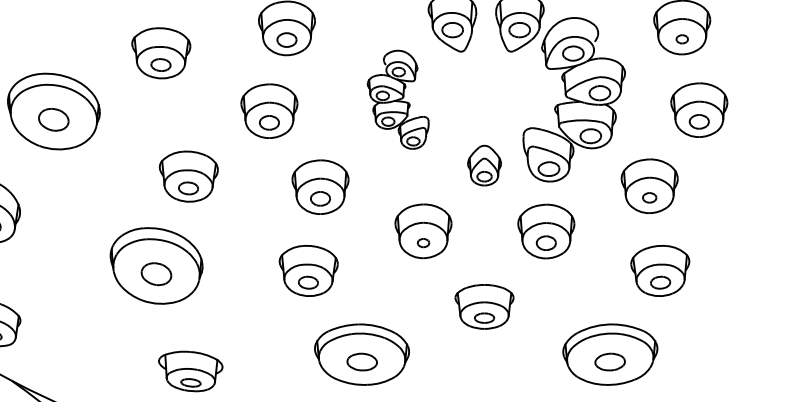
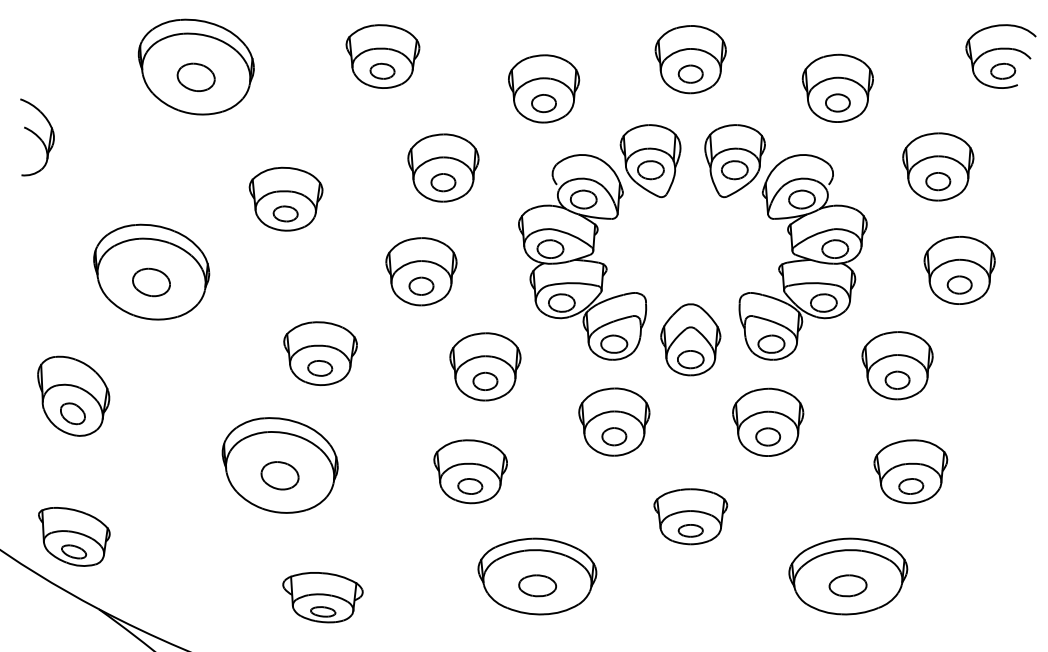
part: (682, 39) -> (938, 181), size x1.67
part: (398, 99) -> (582, 257), size x1.67
part: (484, 165) -> (690, 339), size x1.43
part: (649, 197) -> (897, 379), size x1.43
part: (423, 242) -> (614, 436), size x1.67

